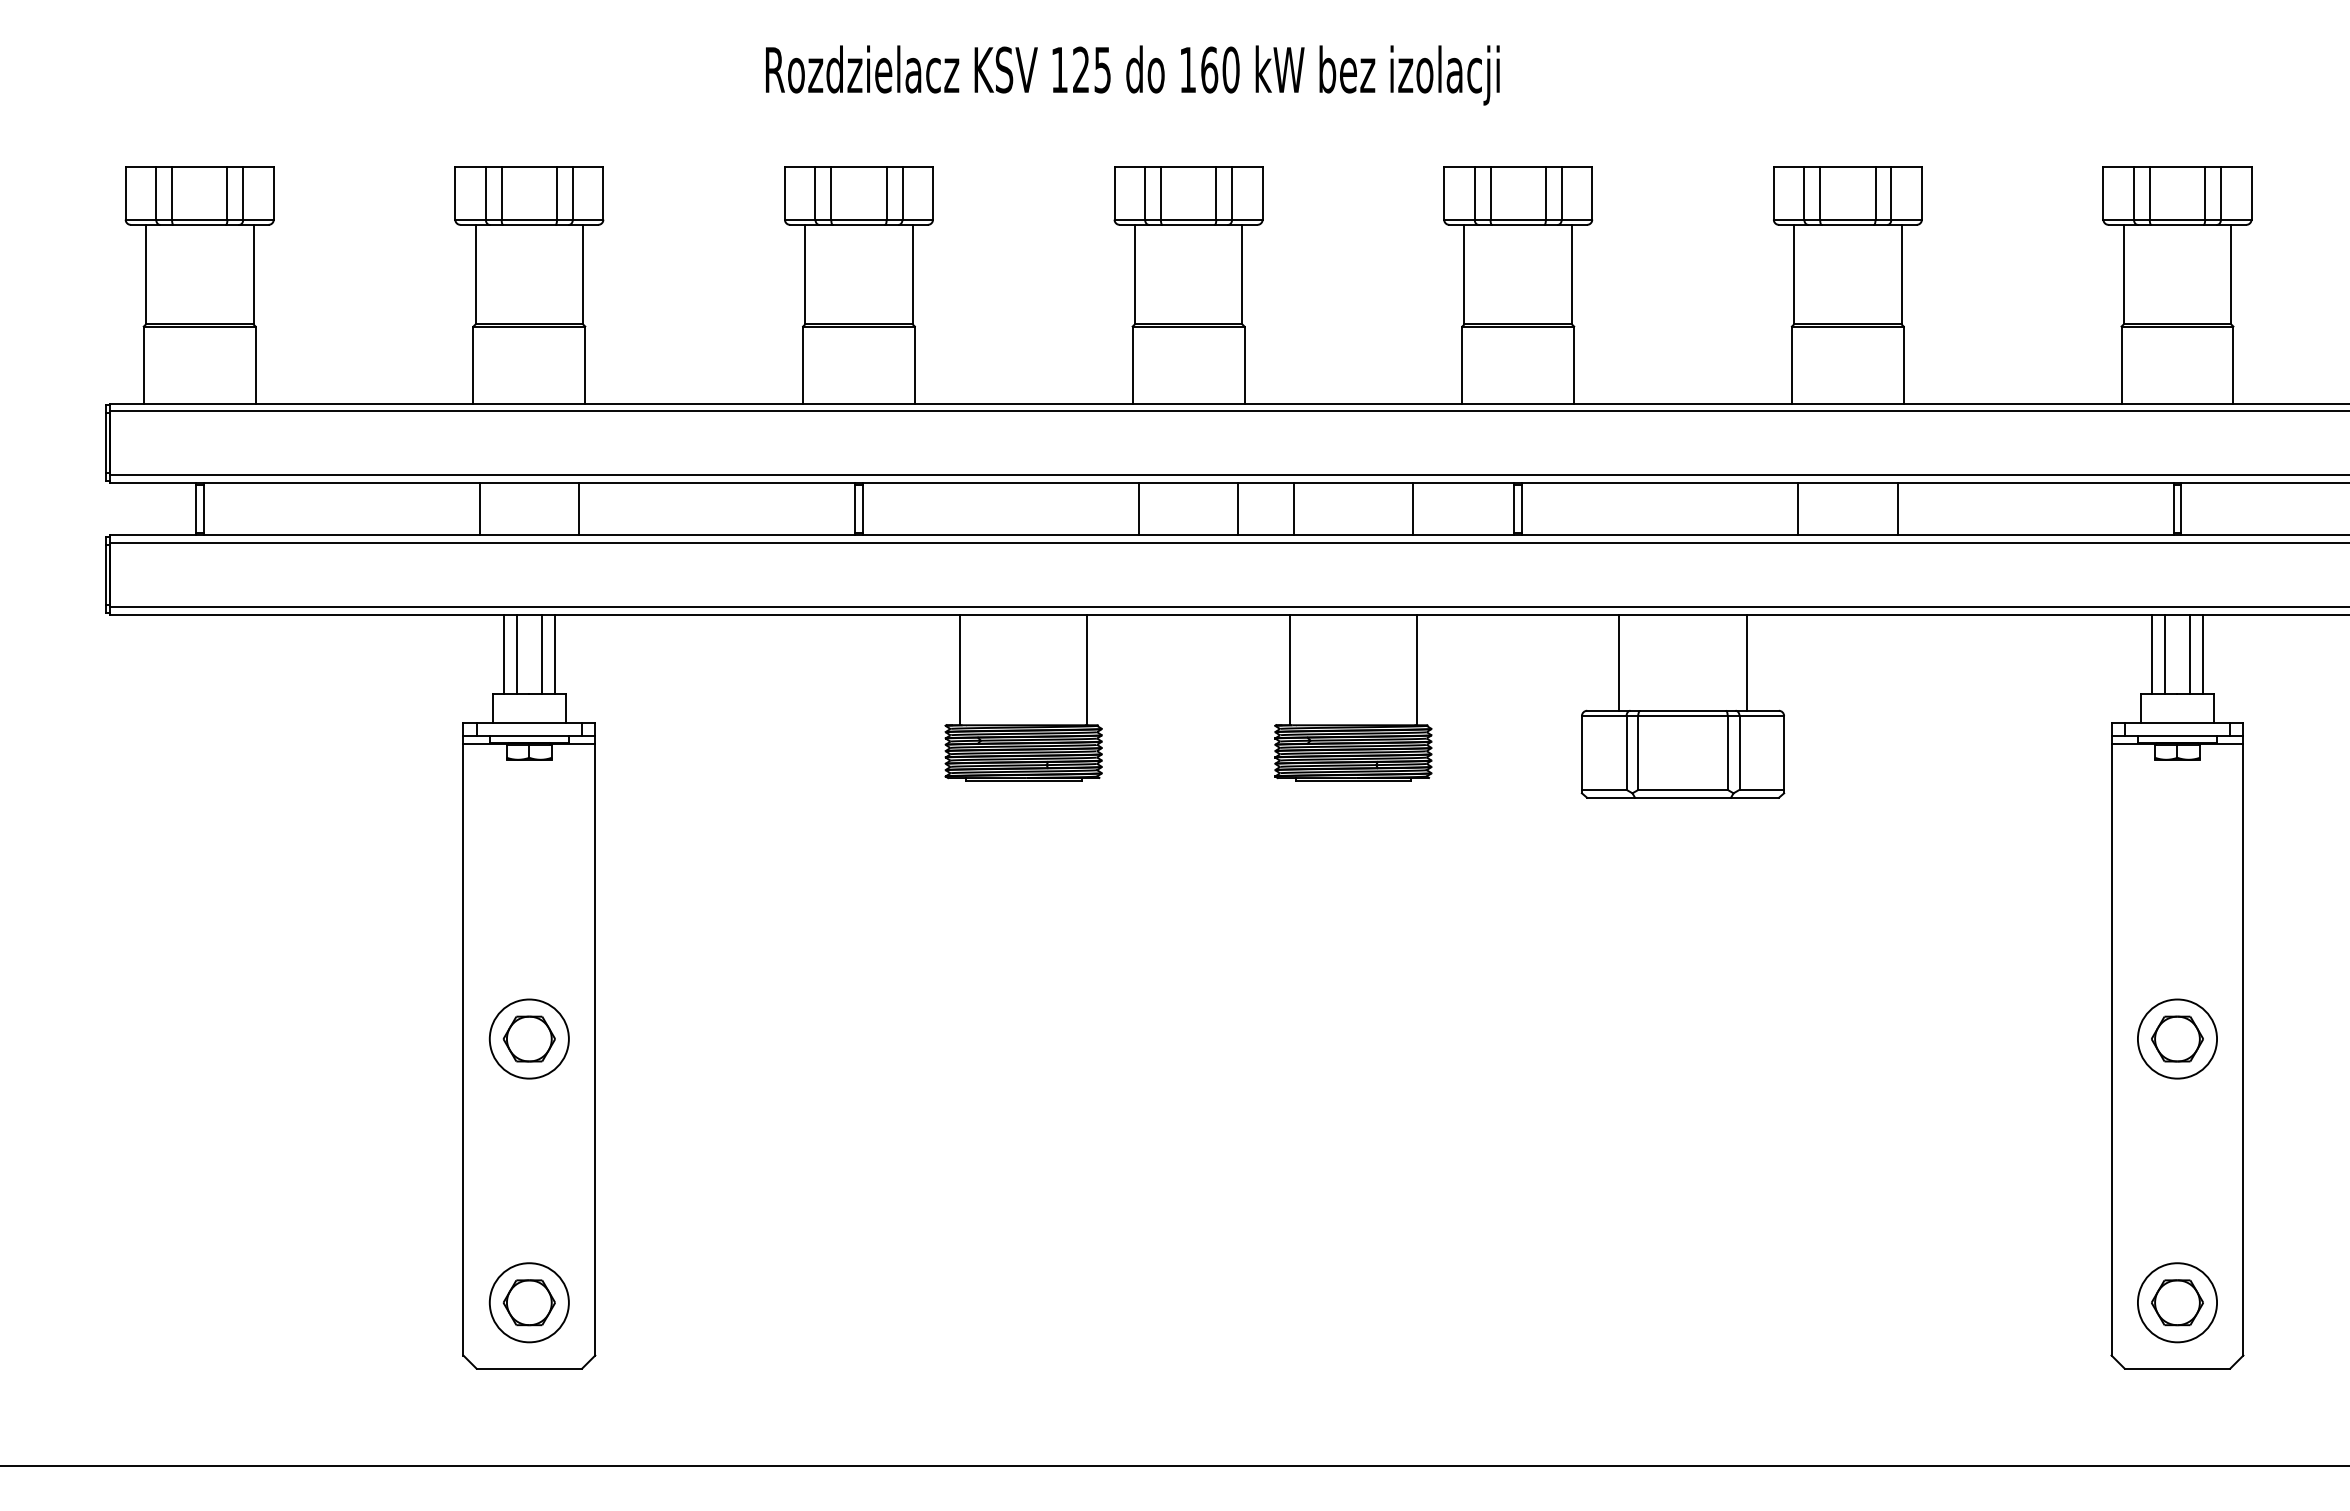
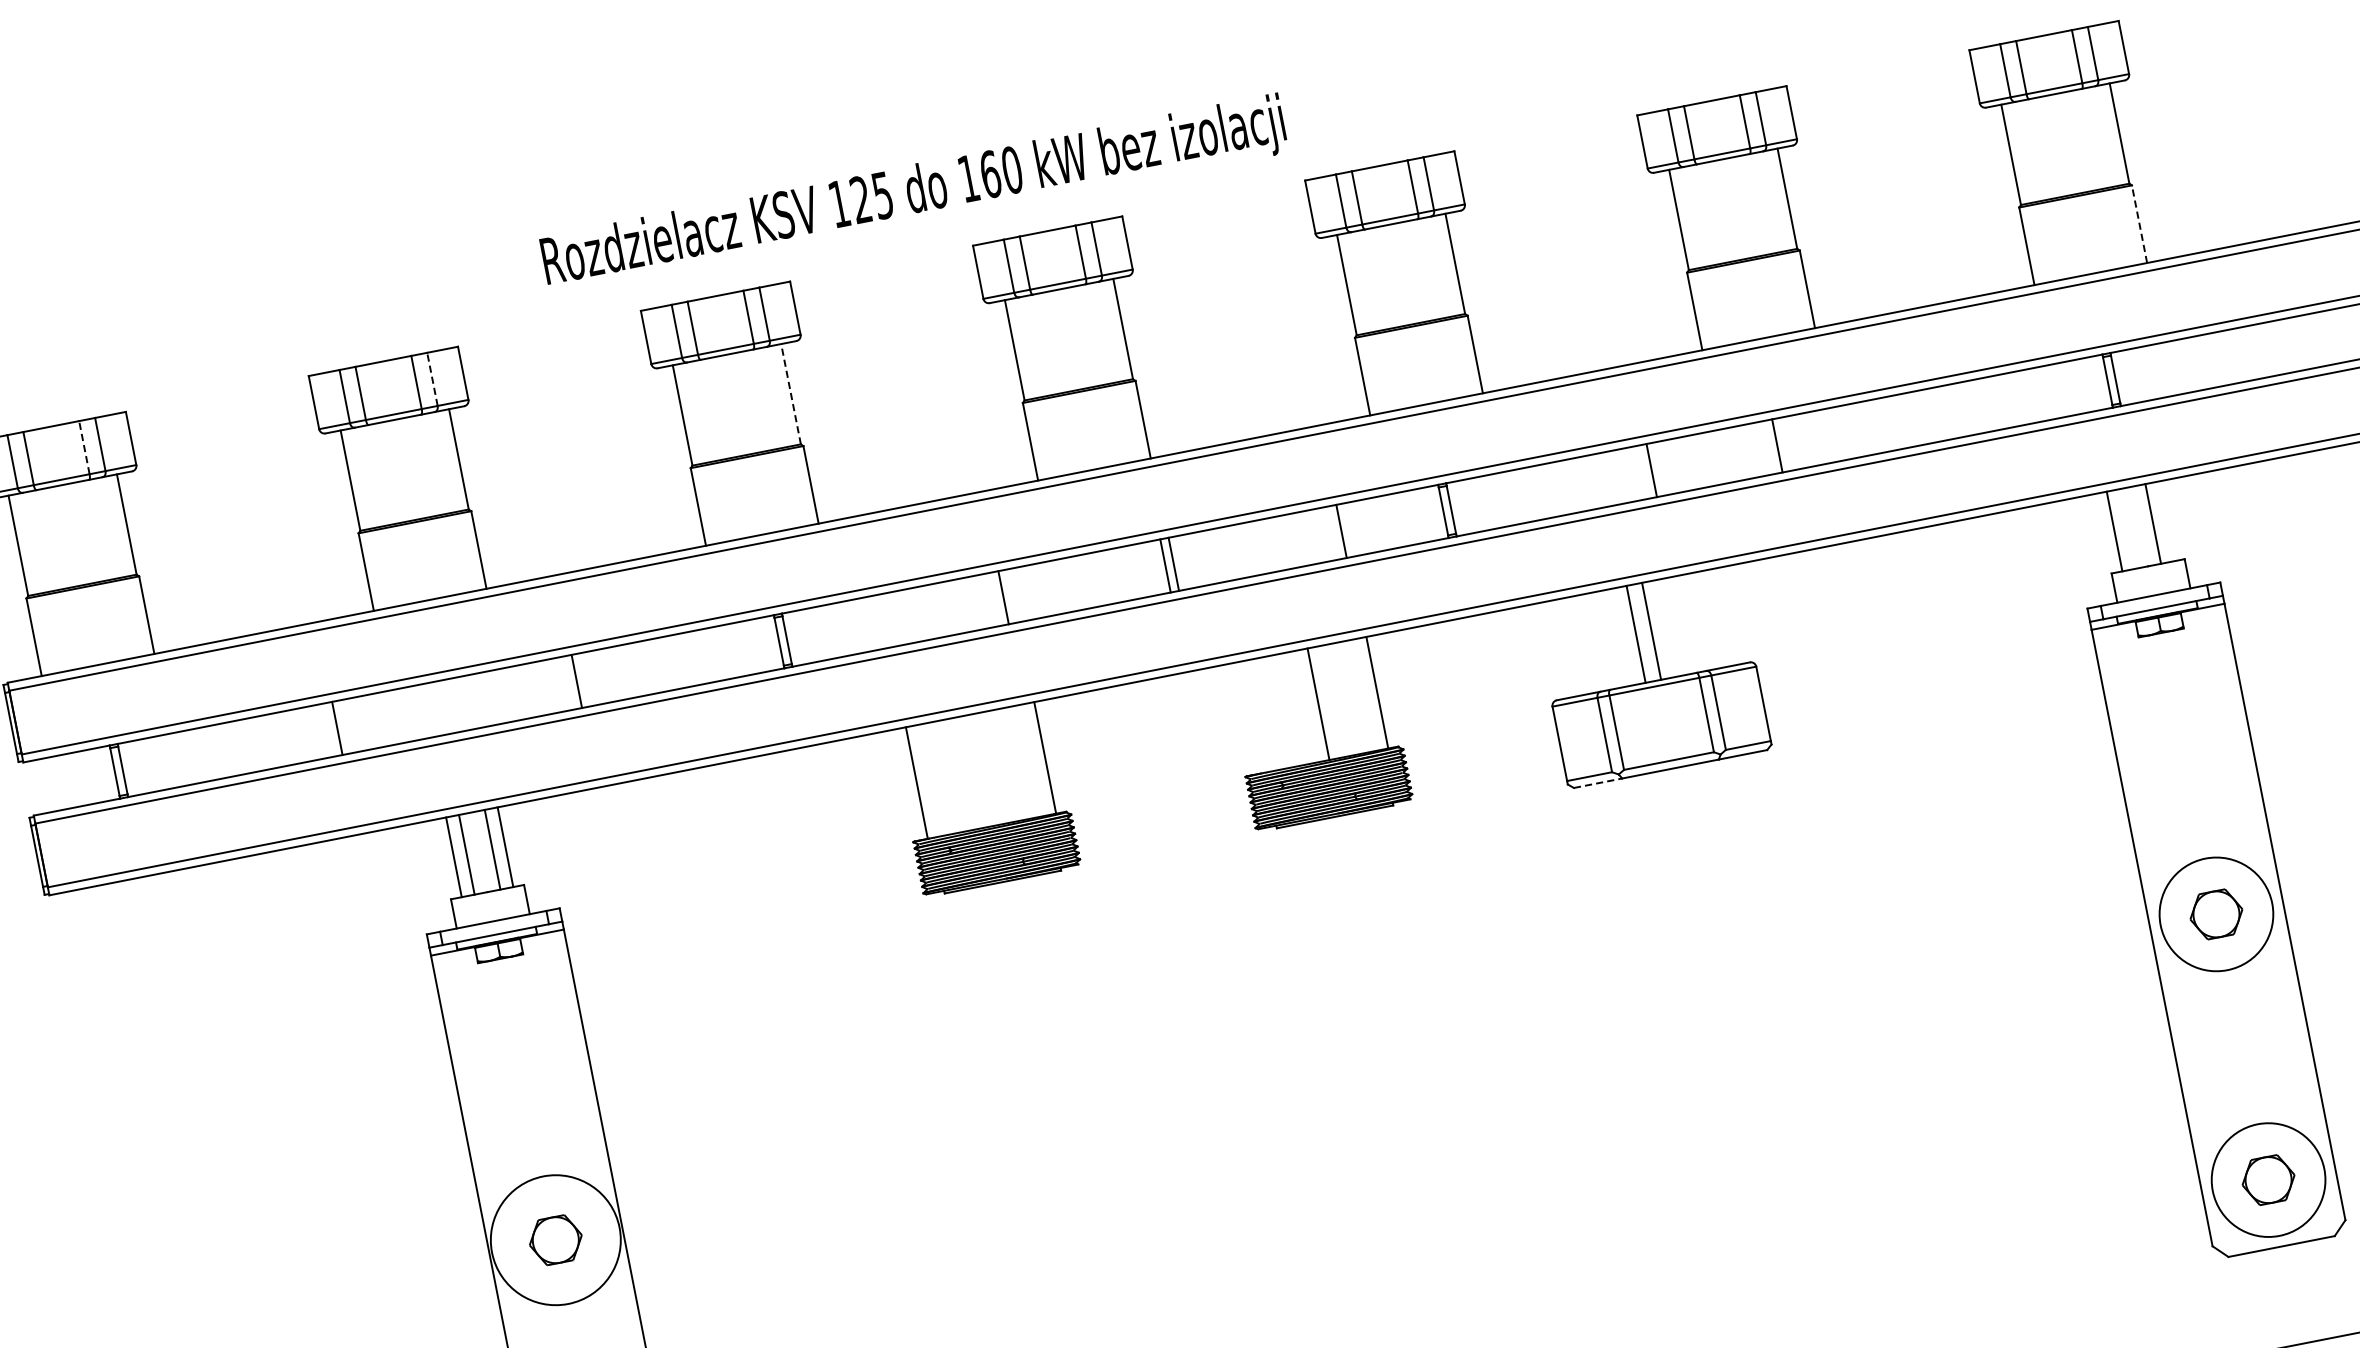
text: (1132, 75) -> (913, 195), moved
line: (227, 192) -> (84, 446), solid -> dashed
line: (572, 192) -> (431, 378), solid -> dashed
line: (912, 274) -> (790, 394), solid -> dashed
line: (2233, 365) -> (2139, 224), solid -> dashed
line: (479, 508) -> (337, 727), moved
line: (579, 508) -> (577, 680), moved
line: (1138, 508) -> (1003, 597), moved
line: (1293, 508) -> (1173, 563), moved
line: (1798, 508) -> (1652, 469), moved
line: (1897, 508) -> (1777, 445), moved
line: (2164, 653) -> (2127, 528), removed
line: (2203, 653) -> (2166, 520), removed
line: (1619, 662) -> (1636, 634), moved
line: (1746, 662) -> (1651, 631), moved
line: (1289, 669) -> (1318, 703), moved
line: (1611, 797) -> (1598, 782), solid -> dashed
circle: (528, 1038) -> (554, 1239), size x1.6
circle: (2177, 1038) -> (2216, 913), size x1.4
circle: (2177, 1302) -> (2268, 1179), size x1.4

